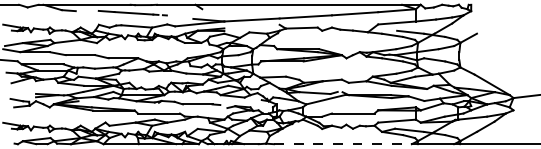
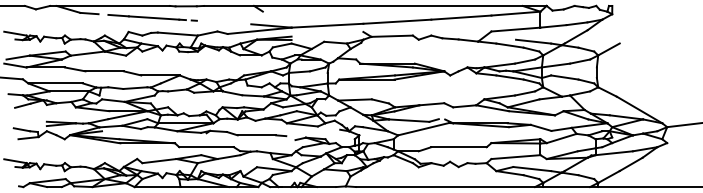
line: (132, 12) -> (152, 17), moved
line: (343, 144) -> (446, 187), dashed -> solid

